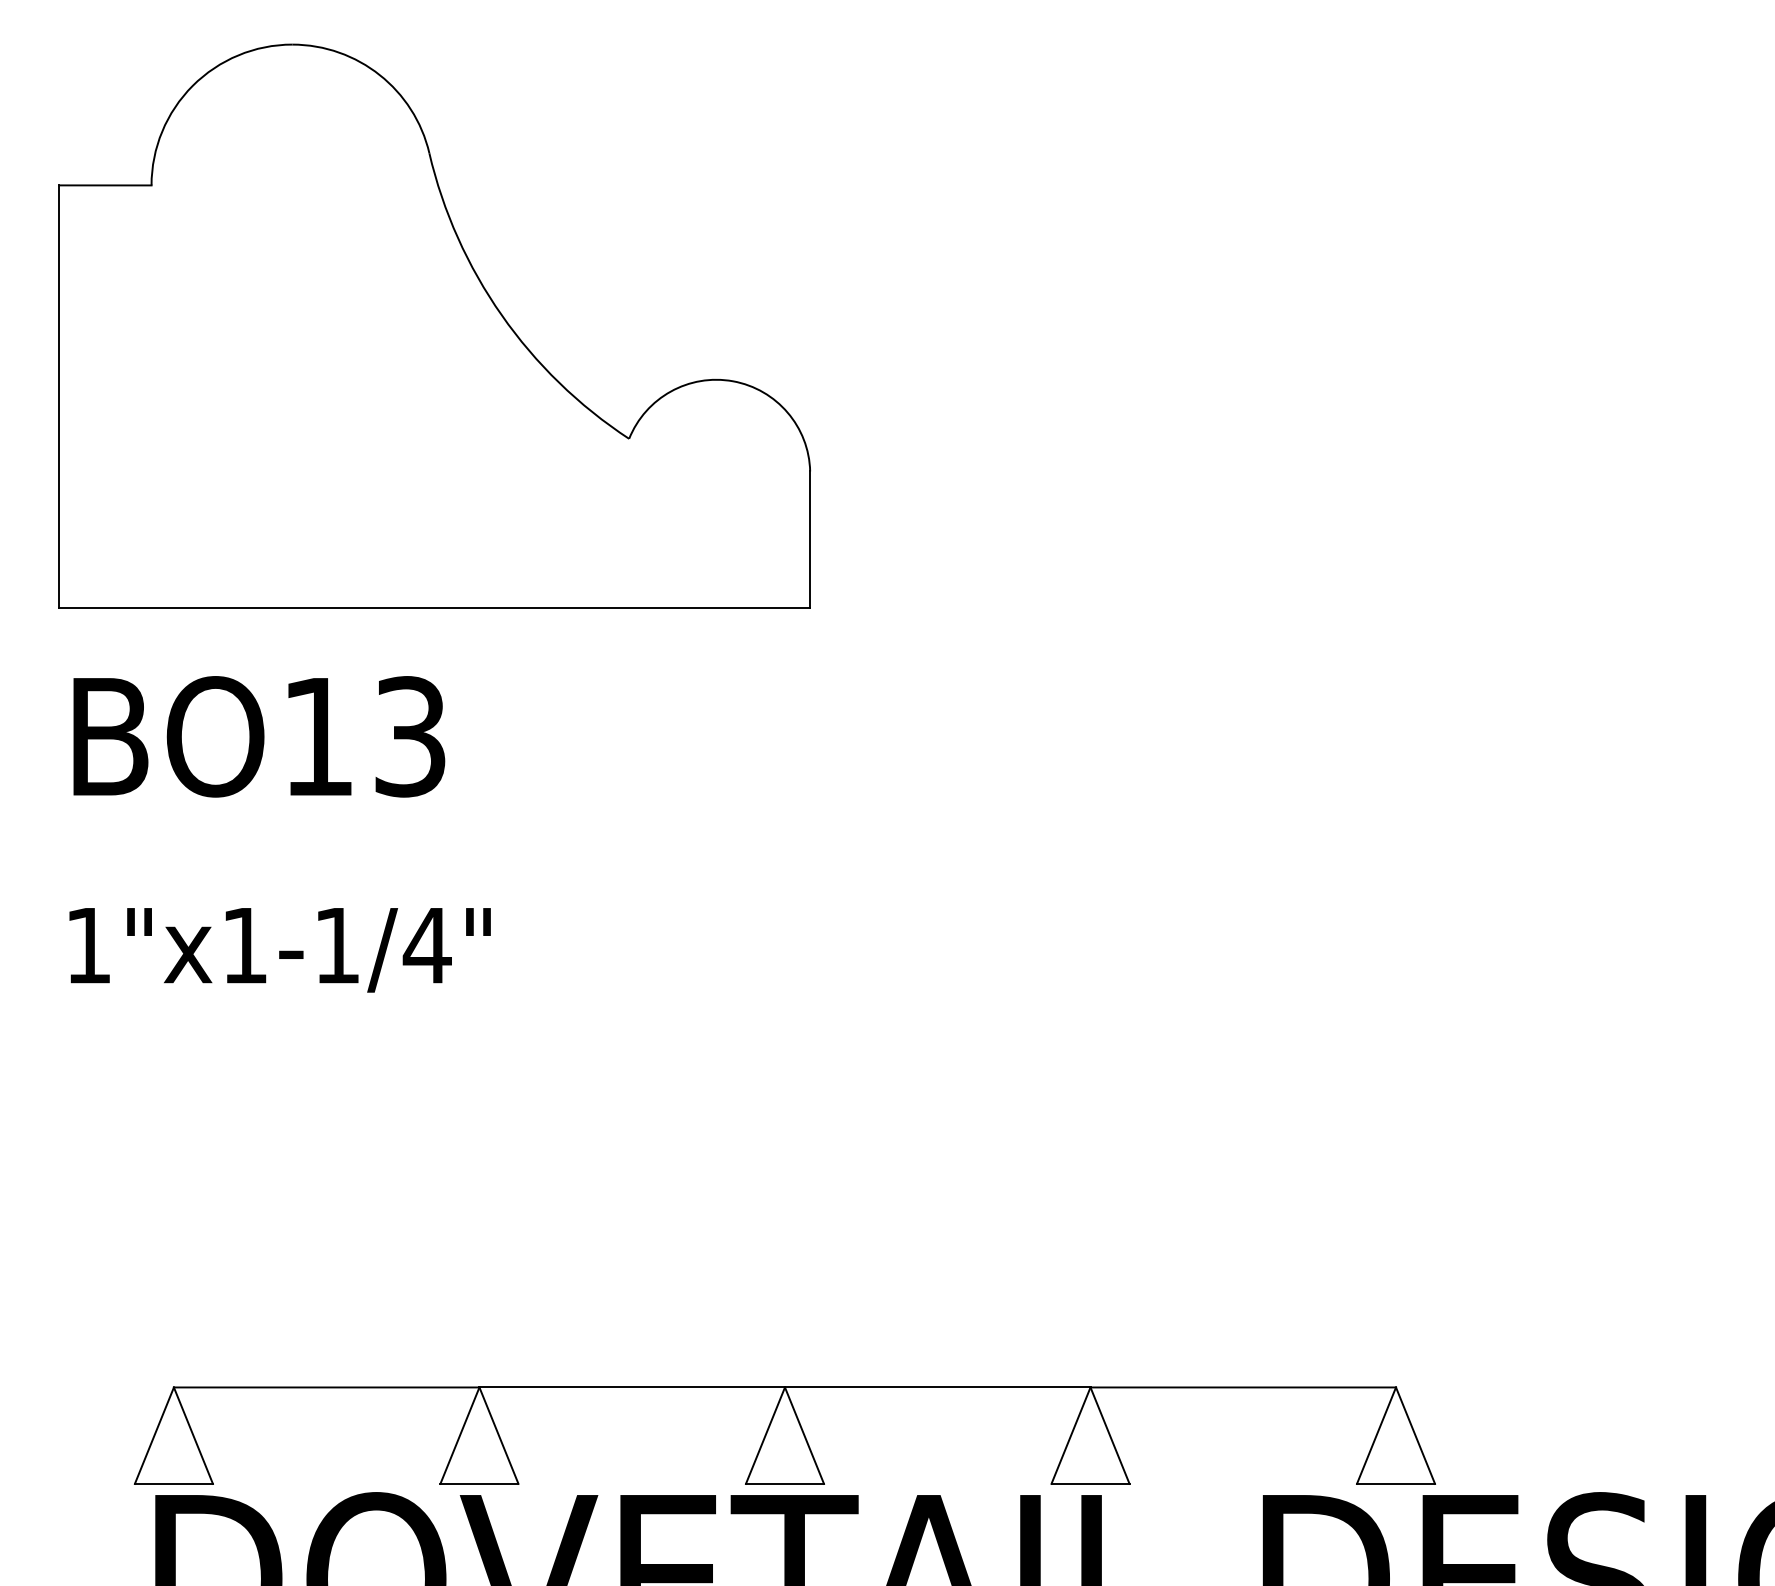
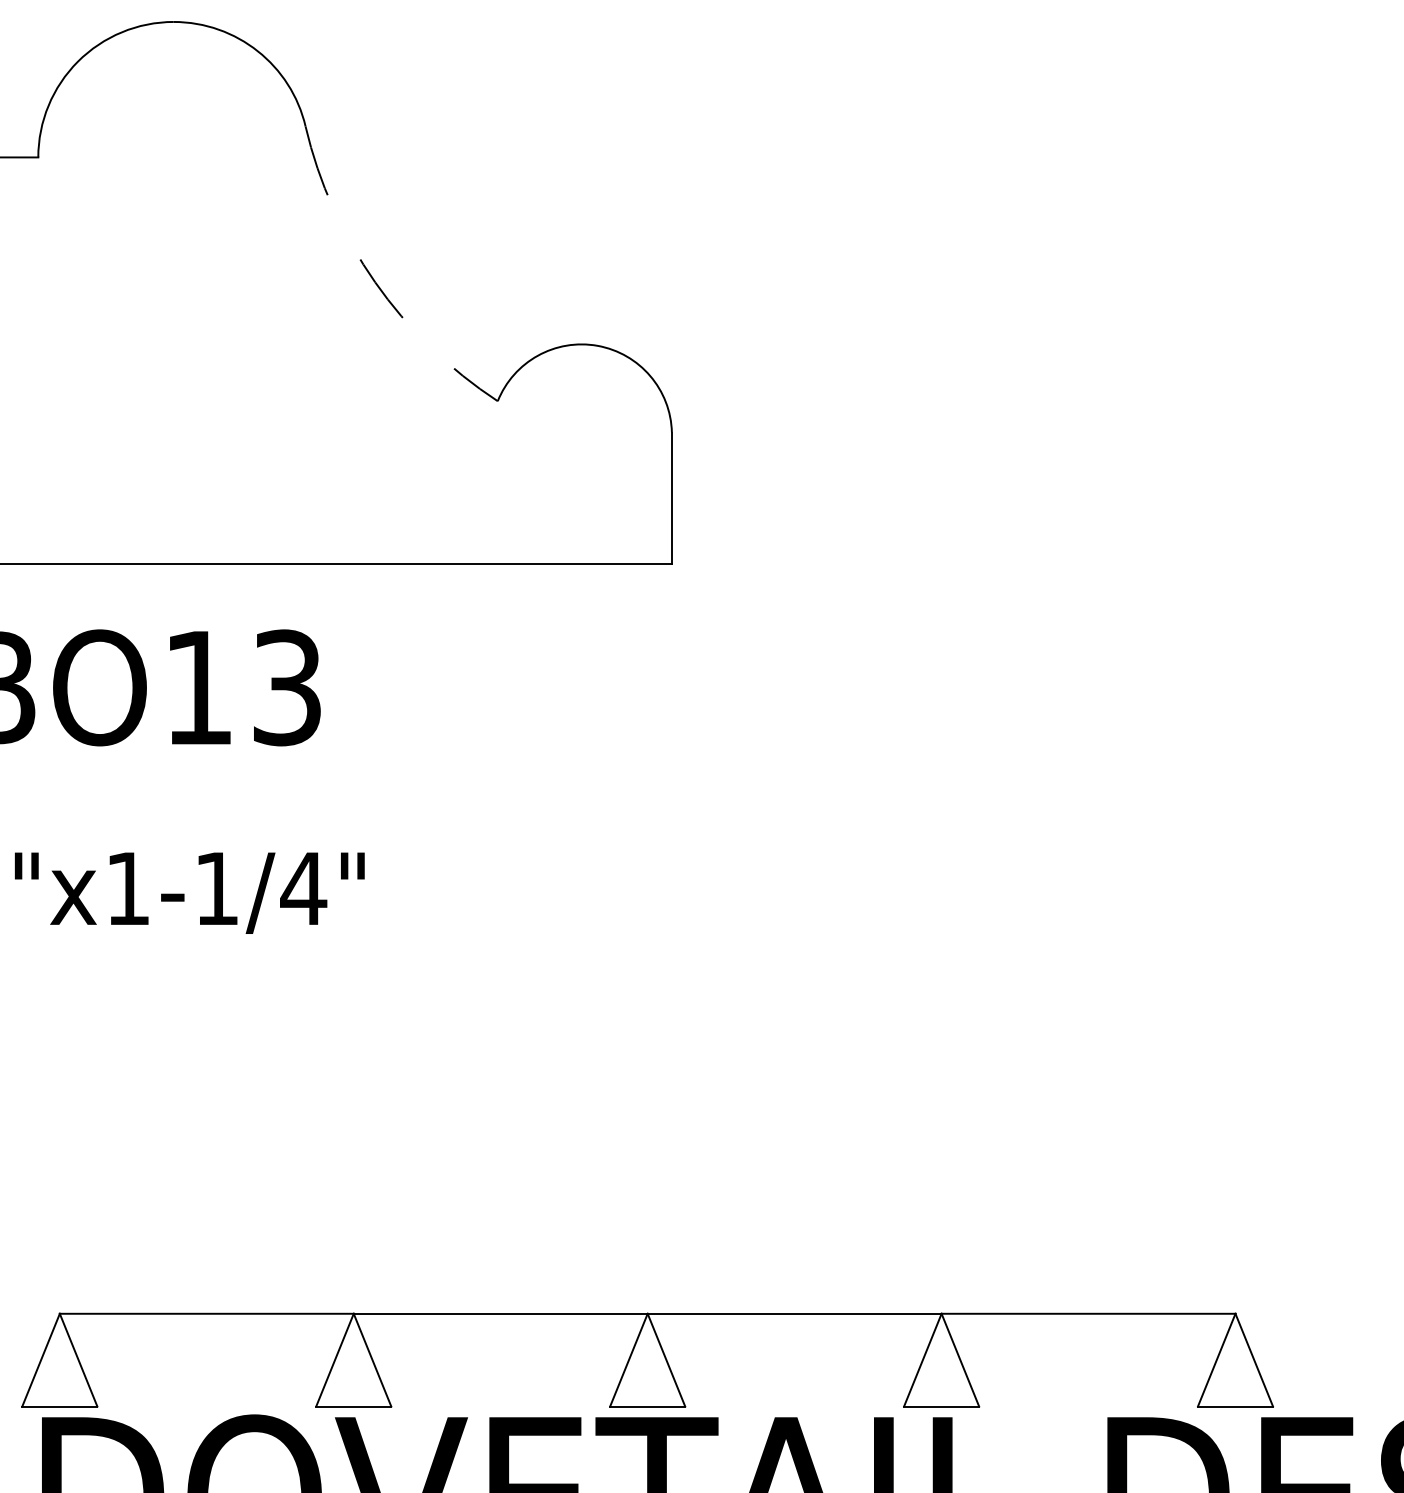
arc: (501, 315) -> (374, 282), solid -> dashed

